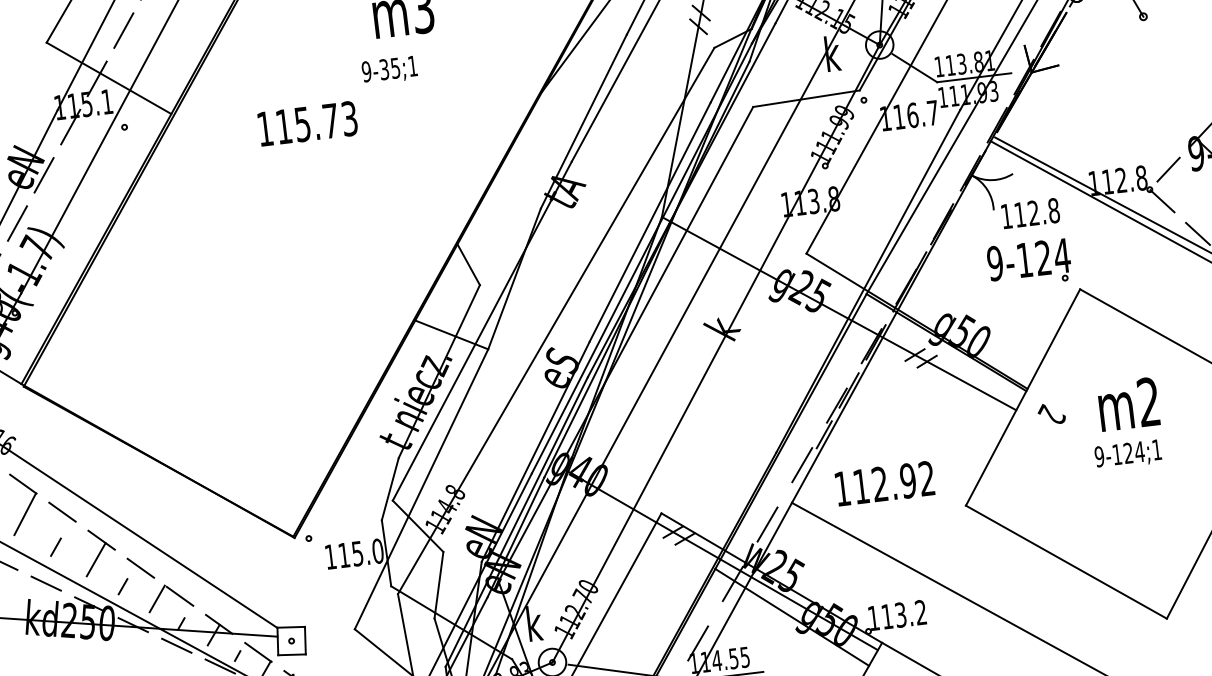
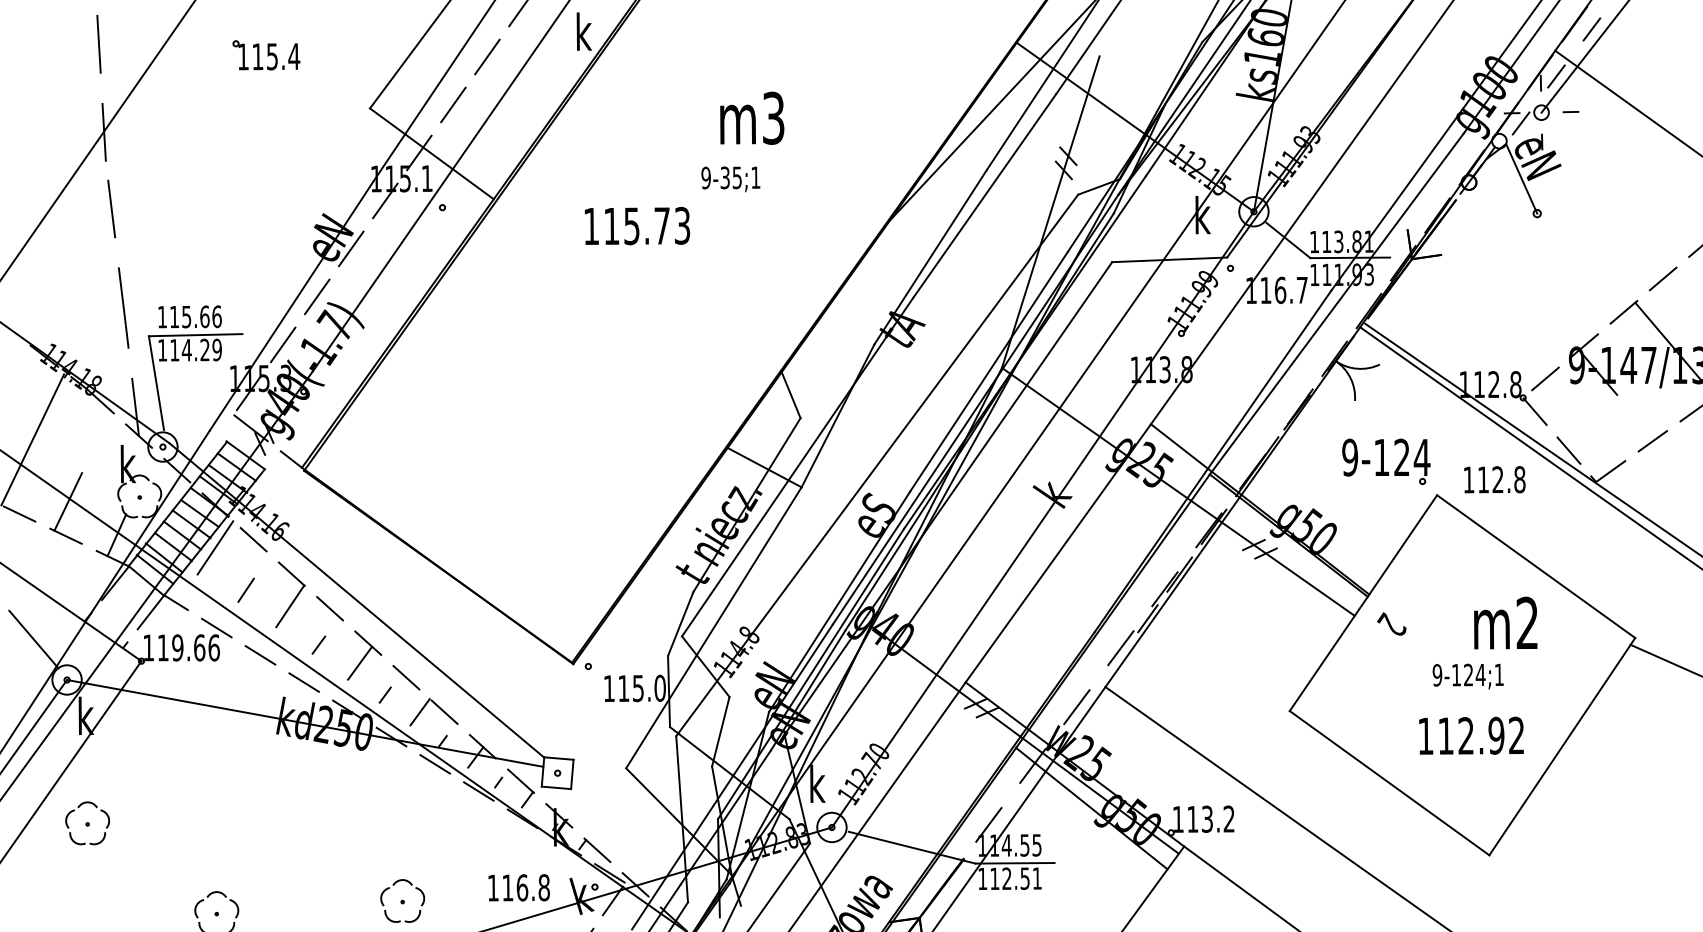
text: (1030, 213) -> (1494, 479), moved
line: (733, 383) -> (1057, 553), added
text: (1128, 403) -> (1505, 622), moved
text: (884, 483) -> (1471, 735), moved

